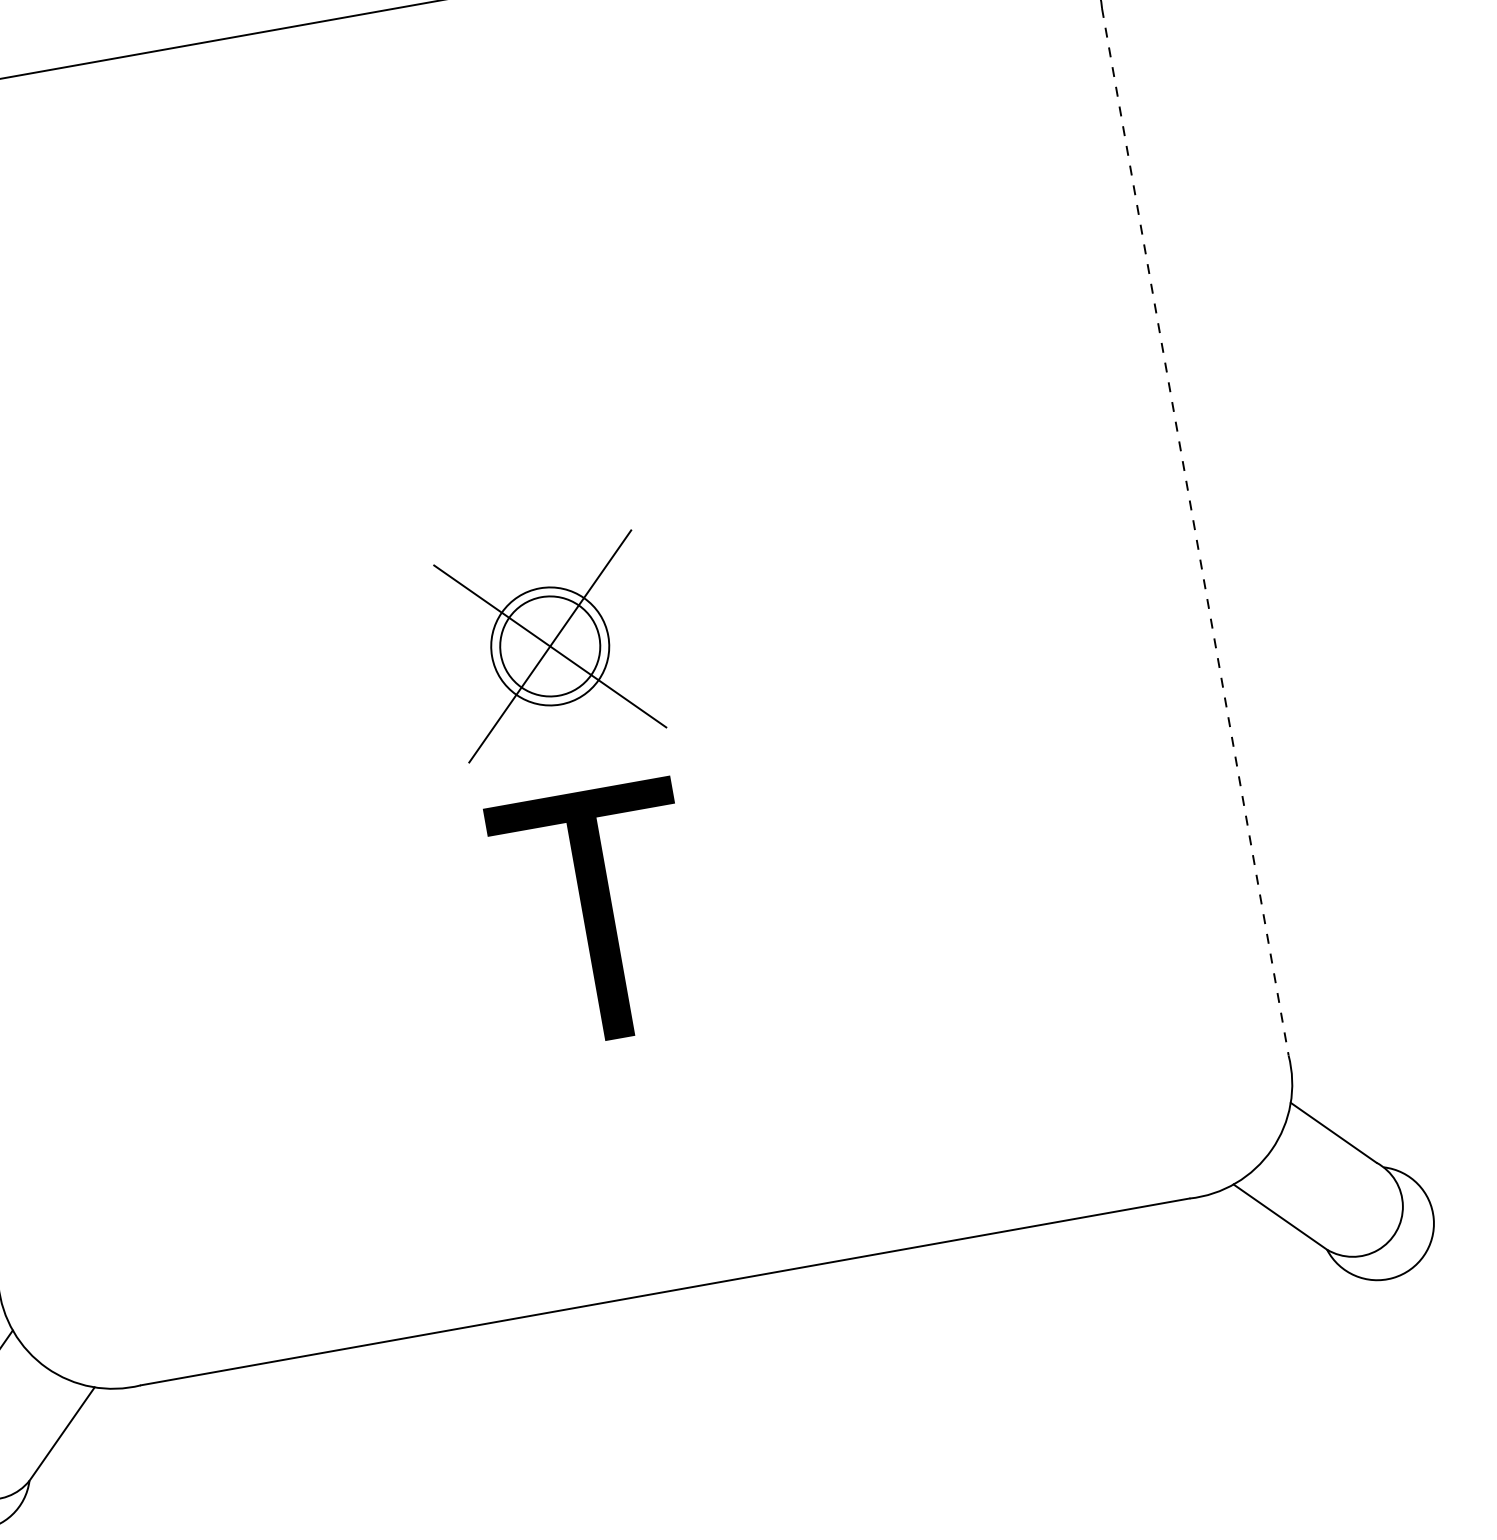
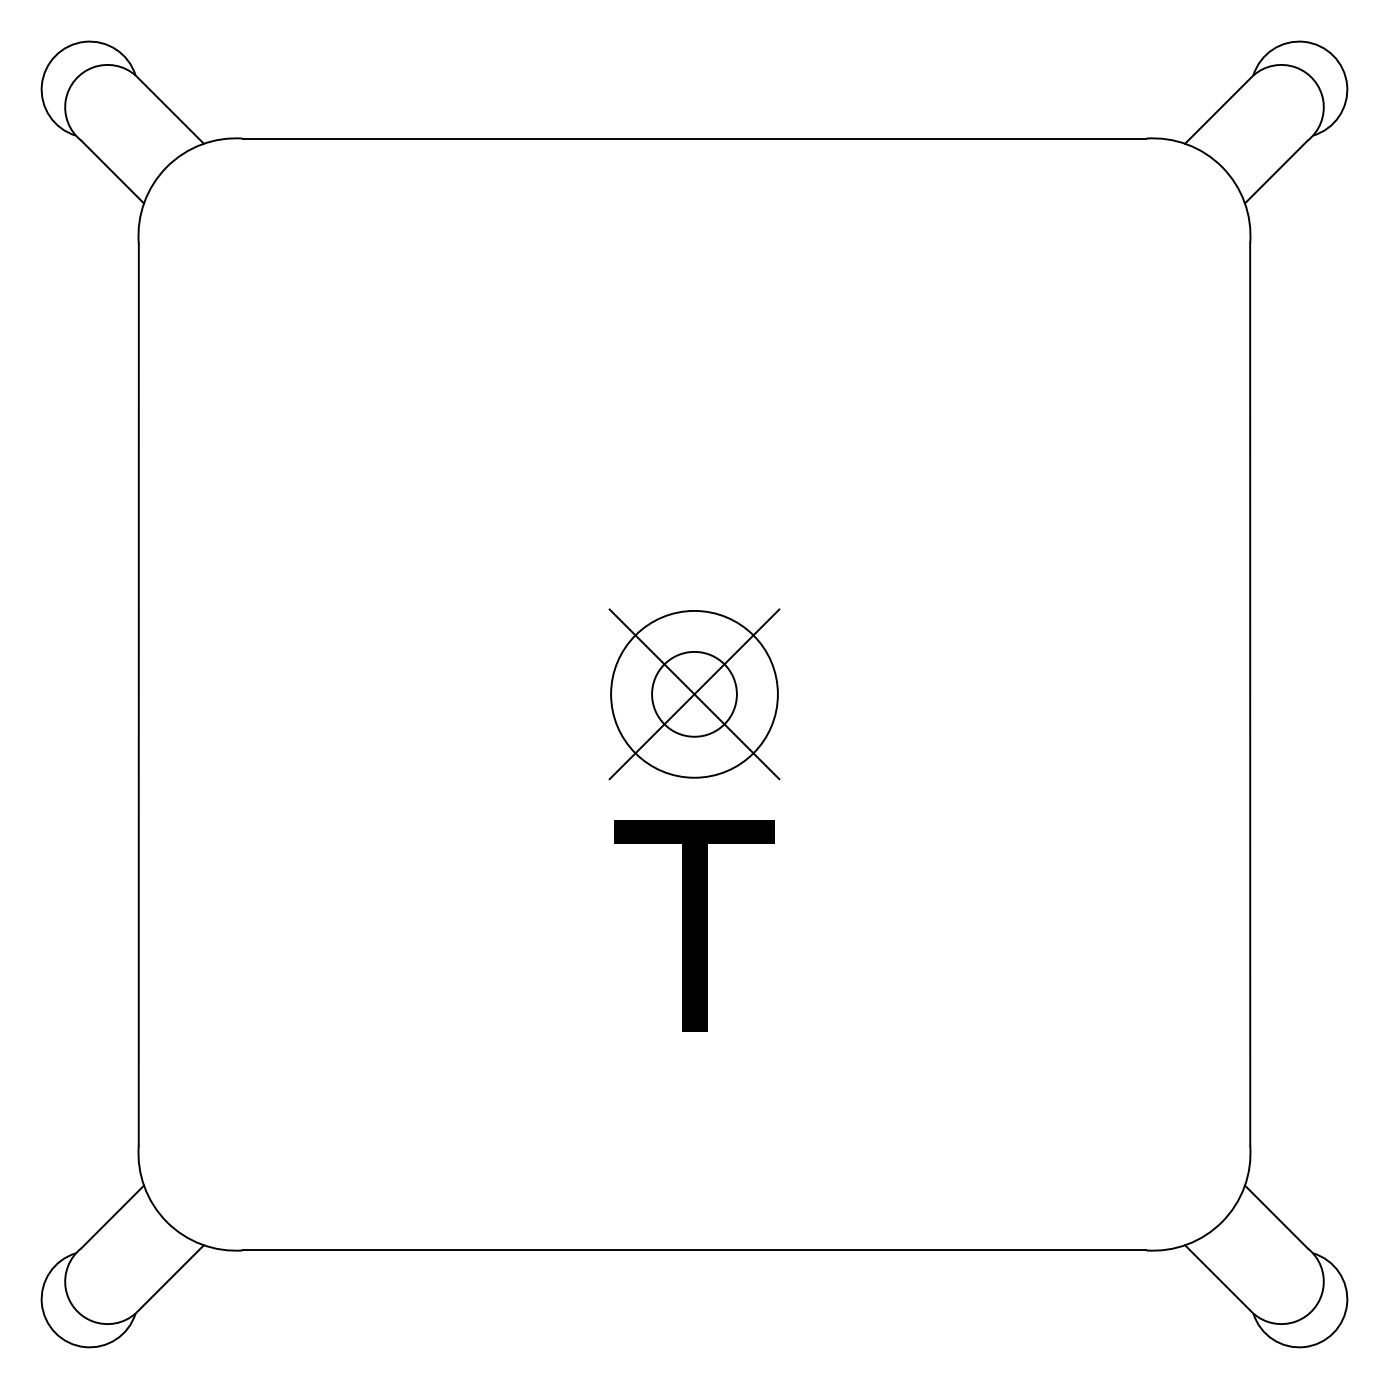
line: (1195, 531) -> (1250, 694), dashed -> solid
circle: (550, 645) -> (694, 693), size x1.67

